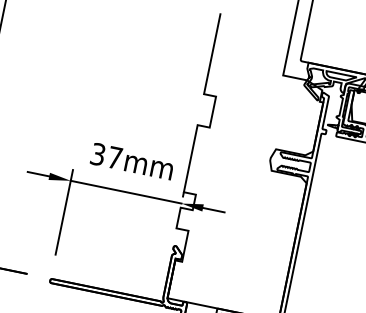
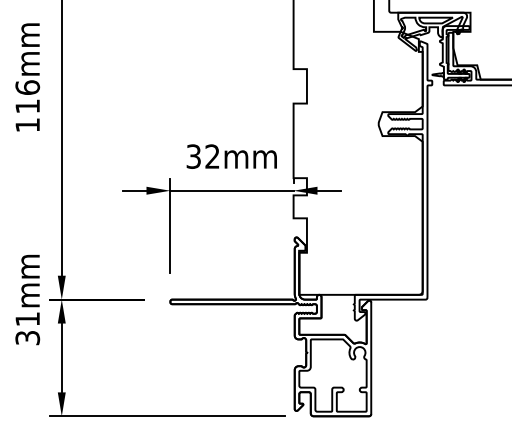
text: (114, 157) -> (212, 156), 37mm -> 32mm

